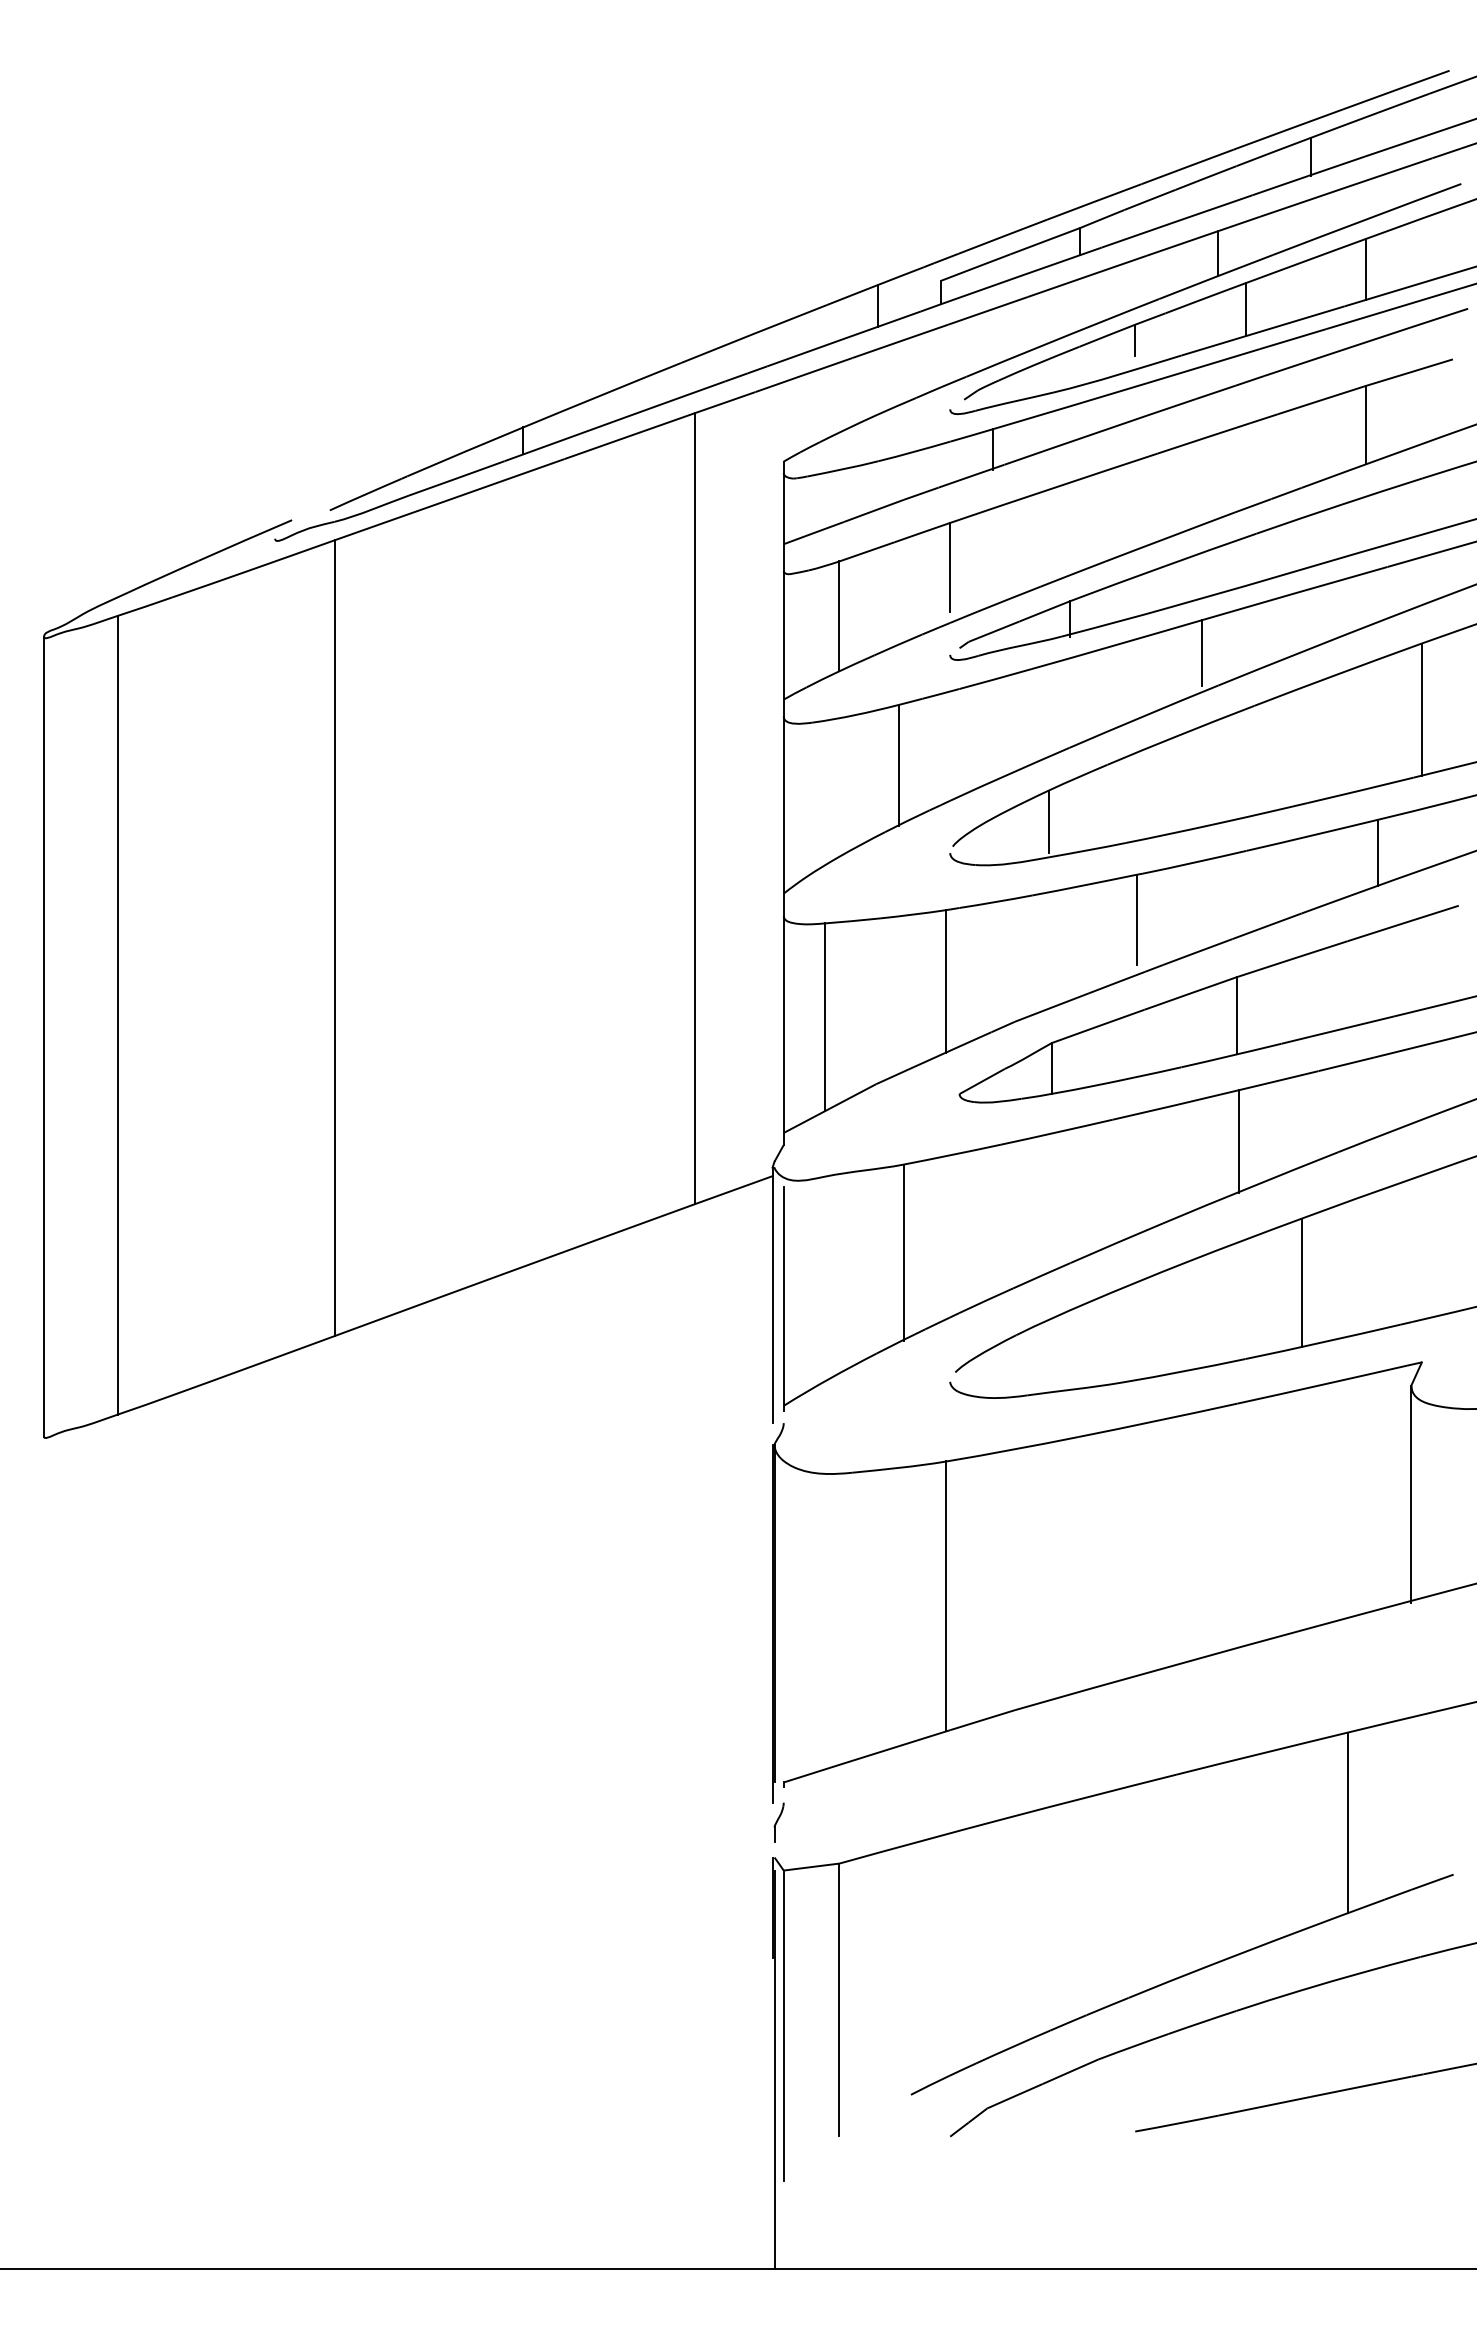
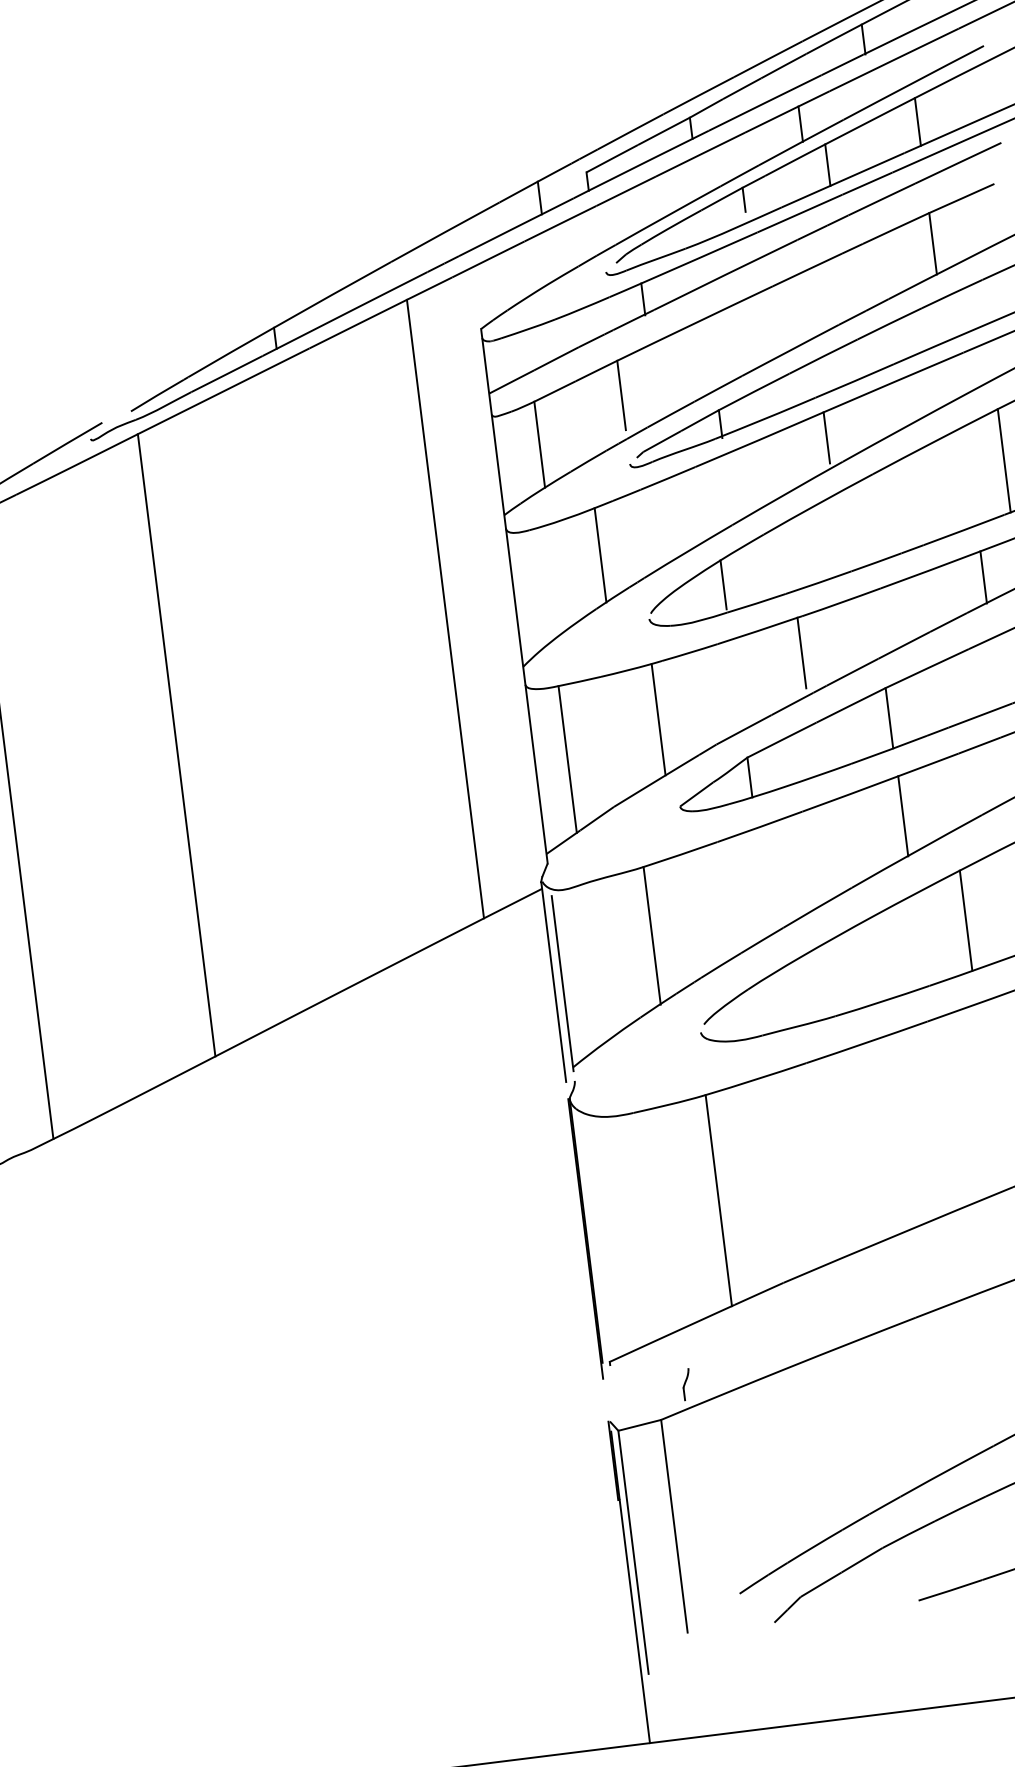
part: (778, 1822) -> (686, 1384), moved

